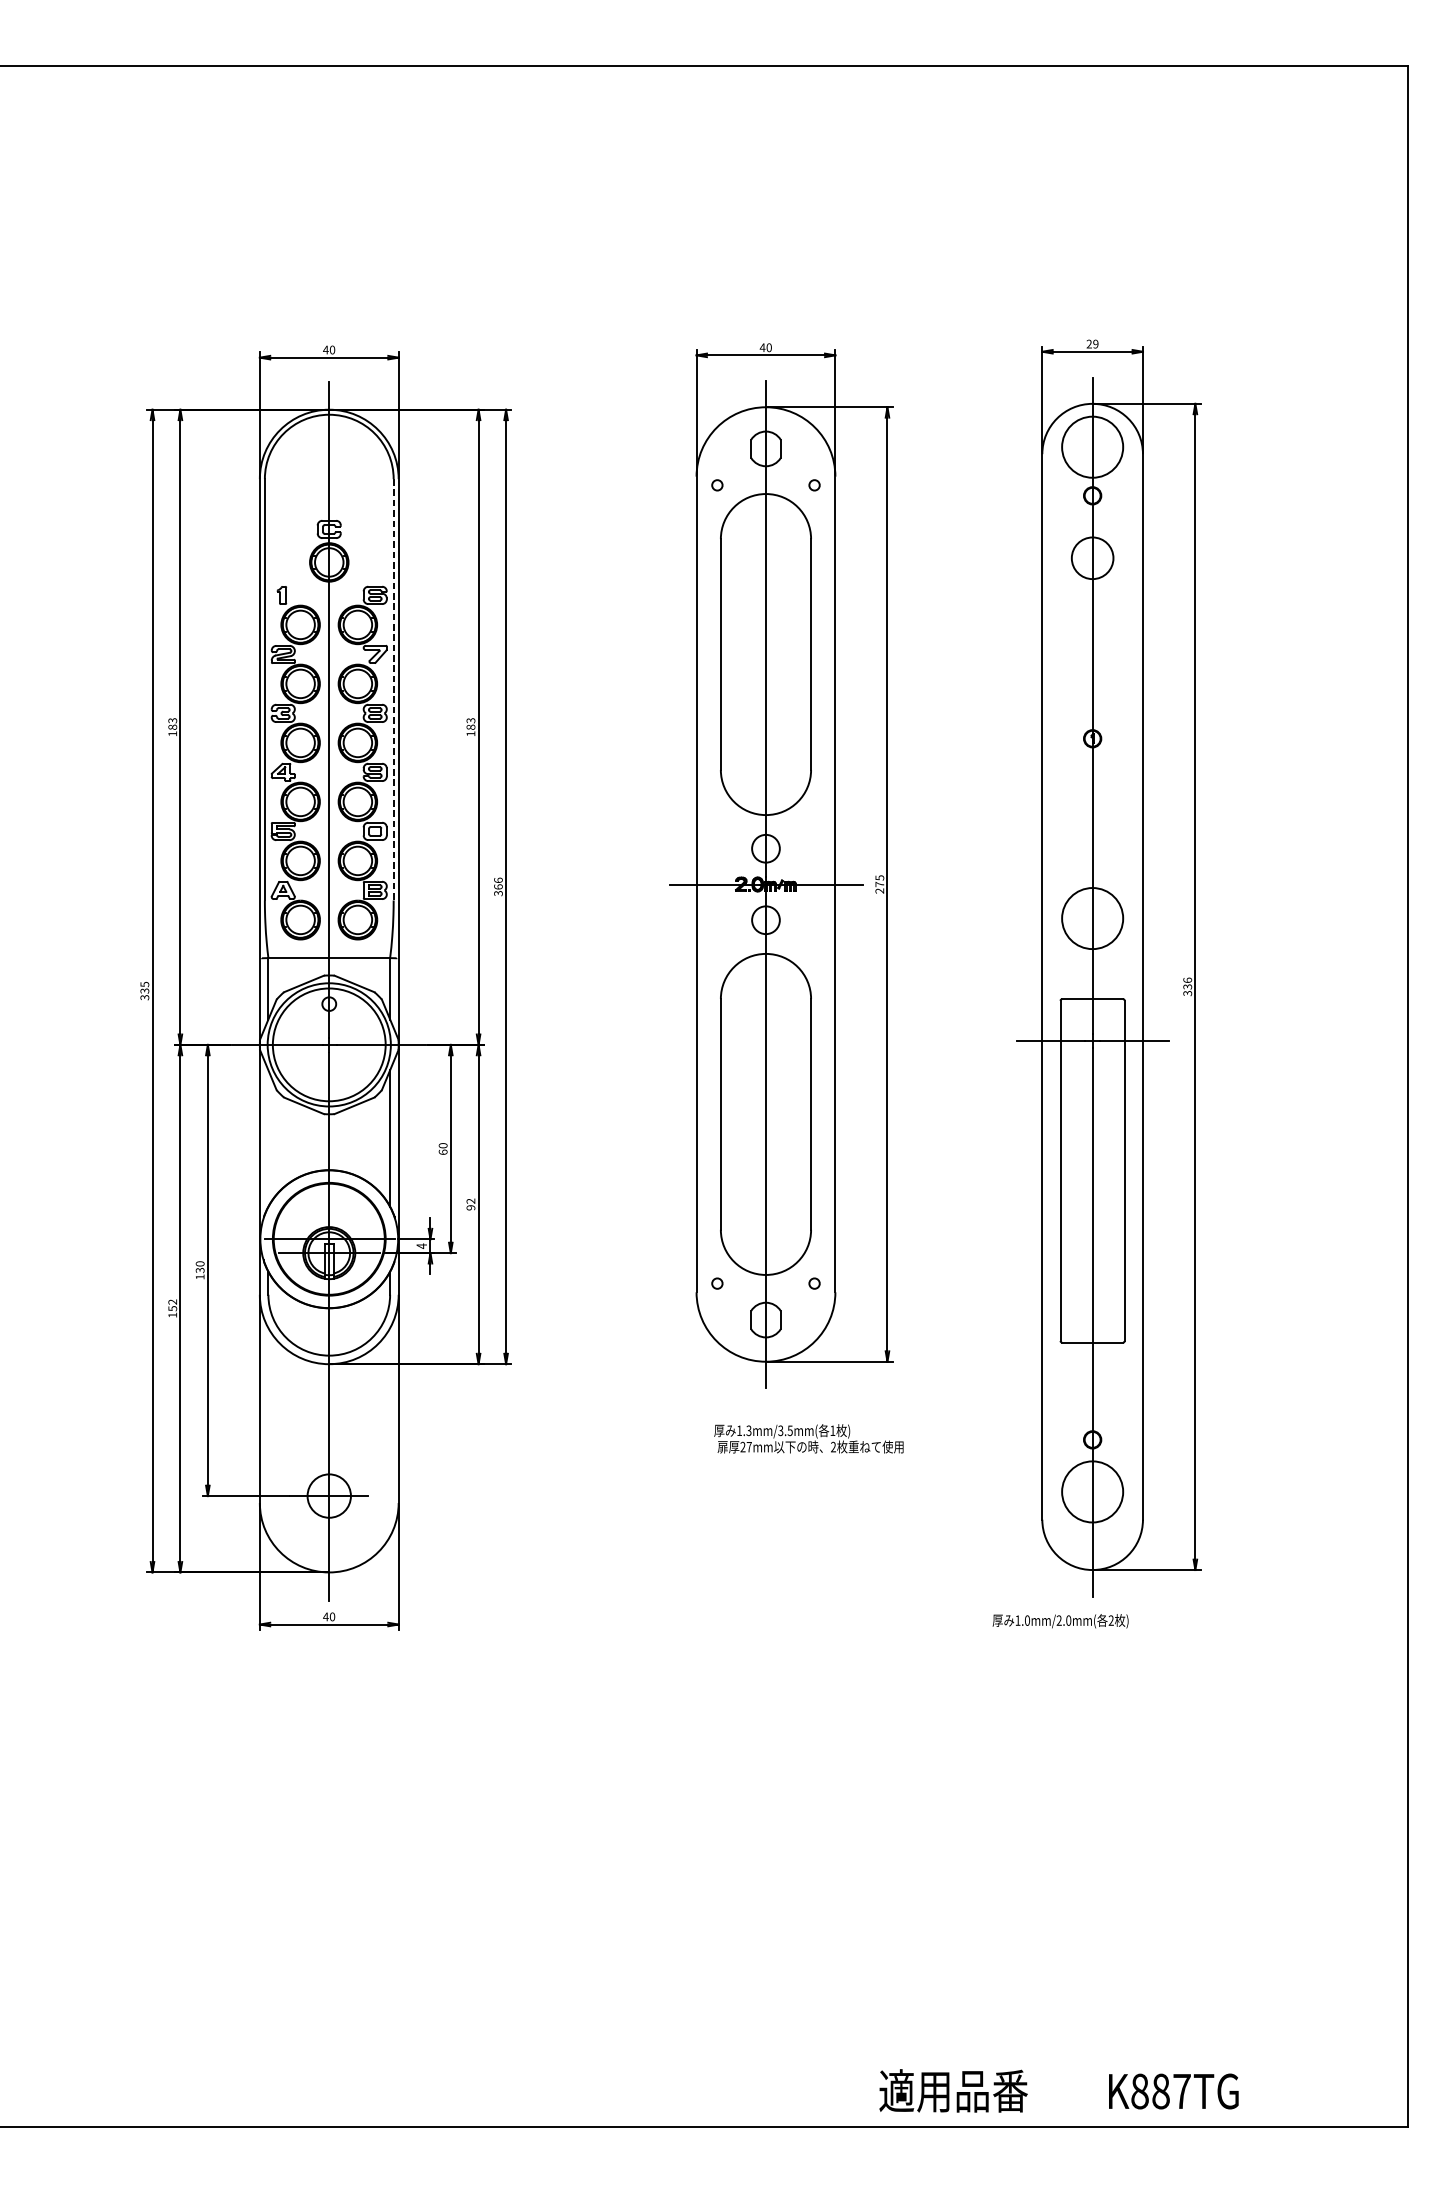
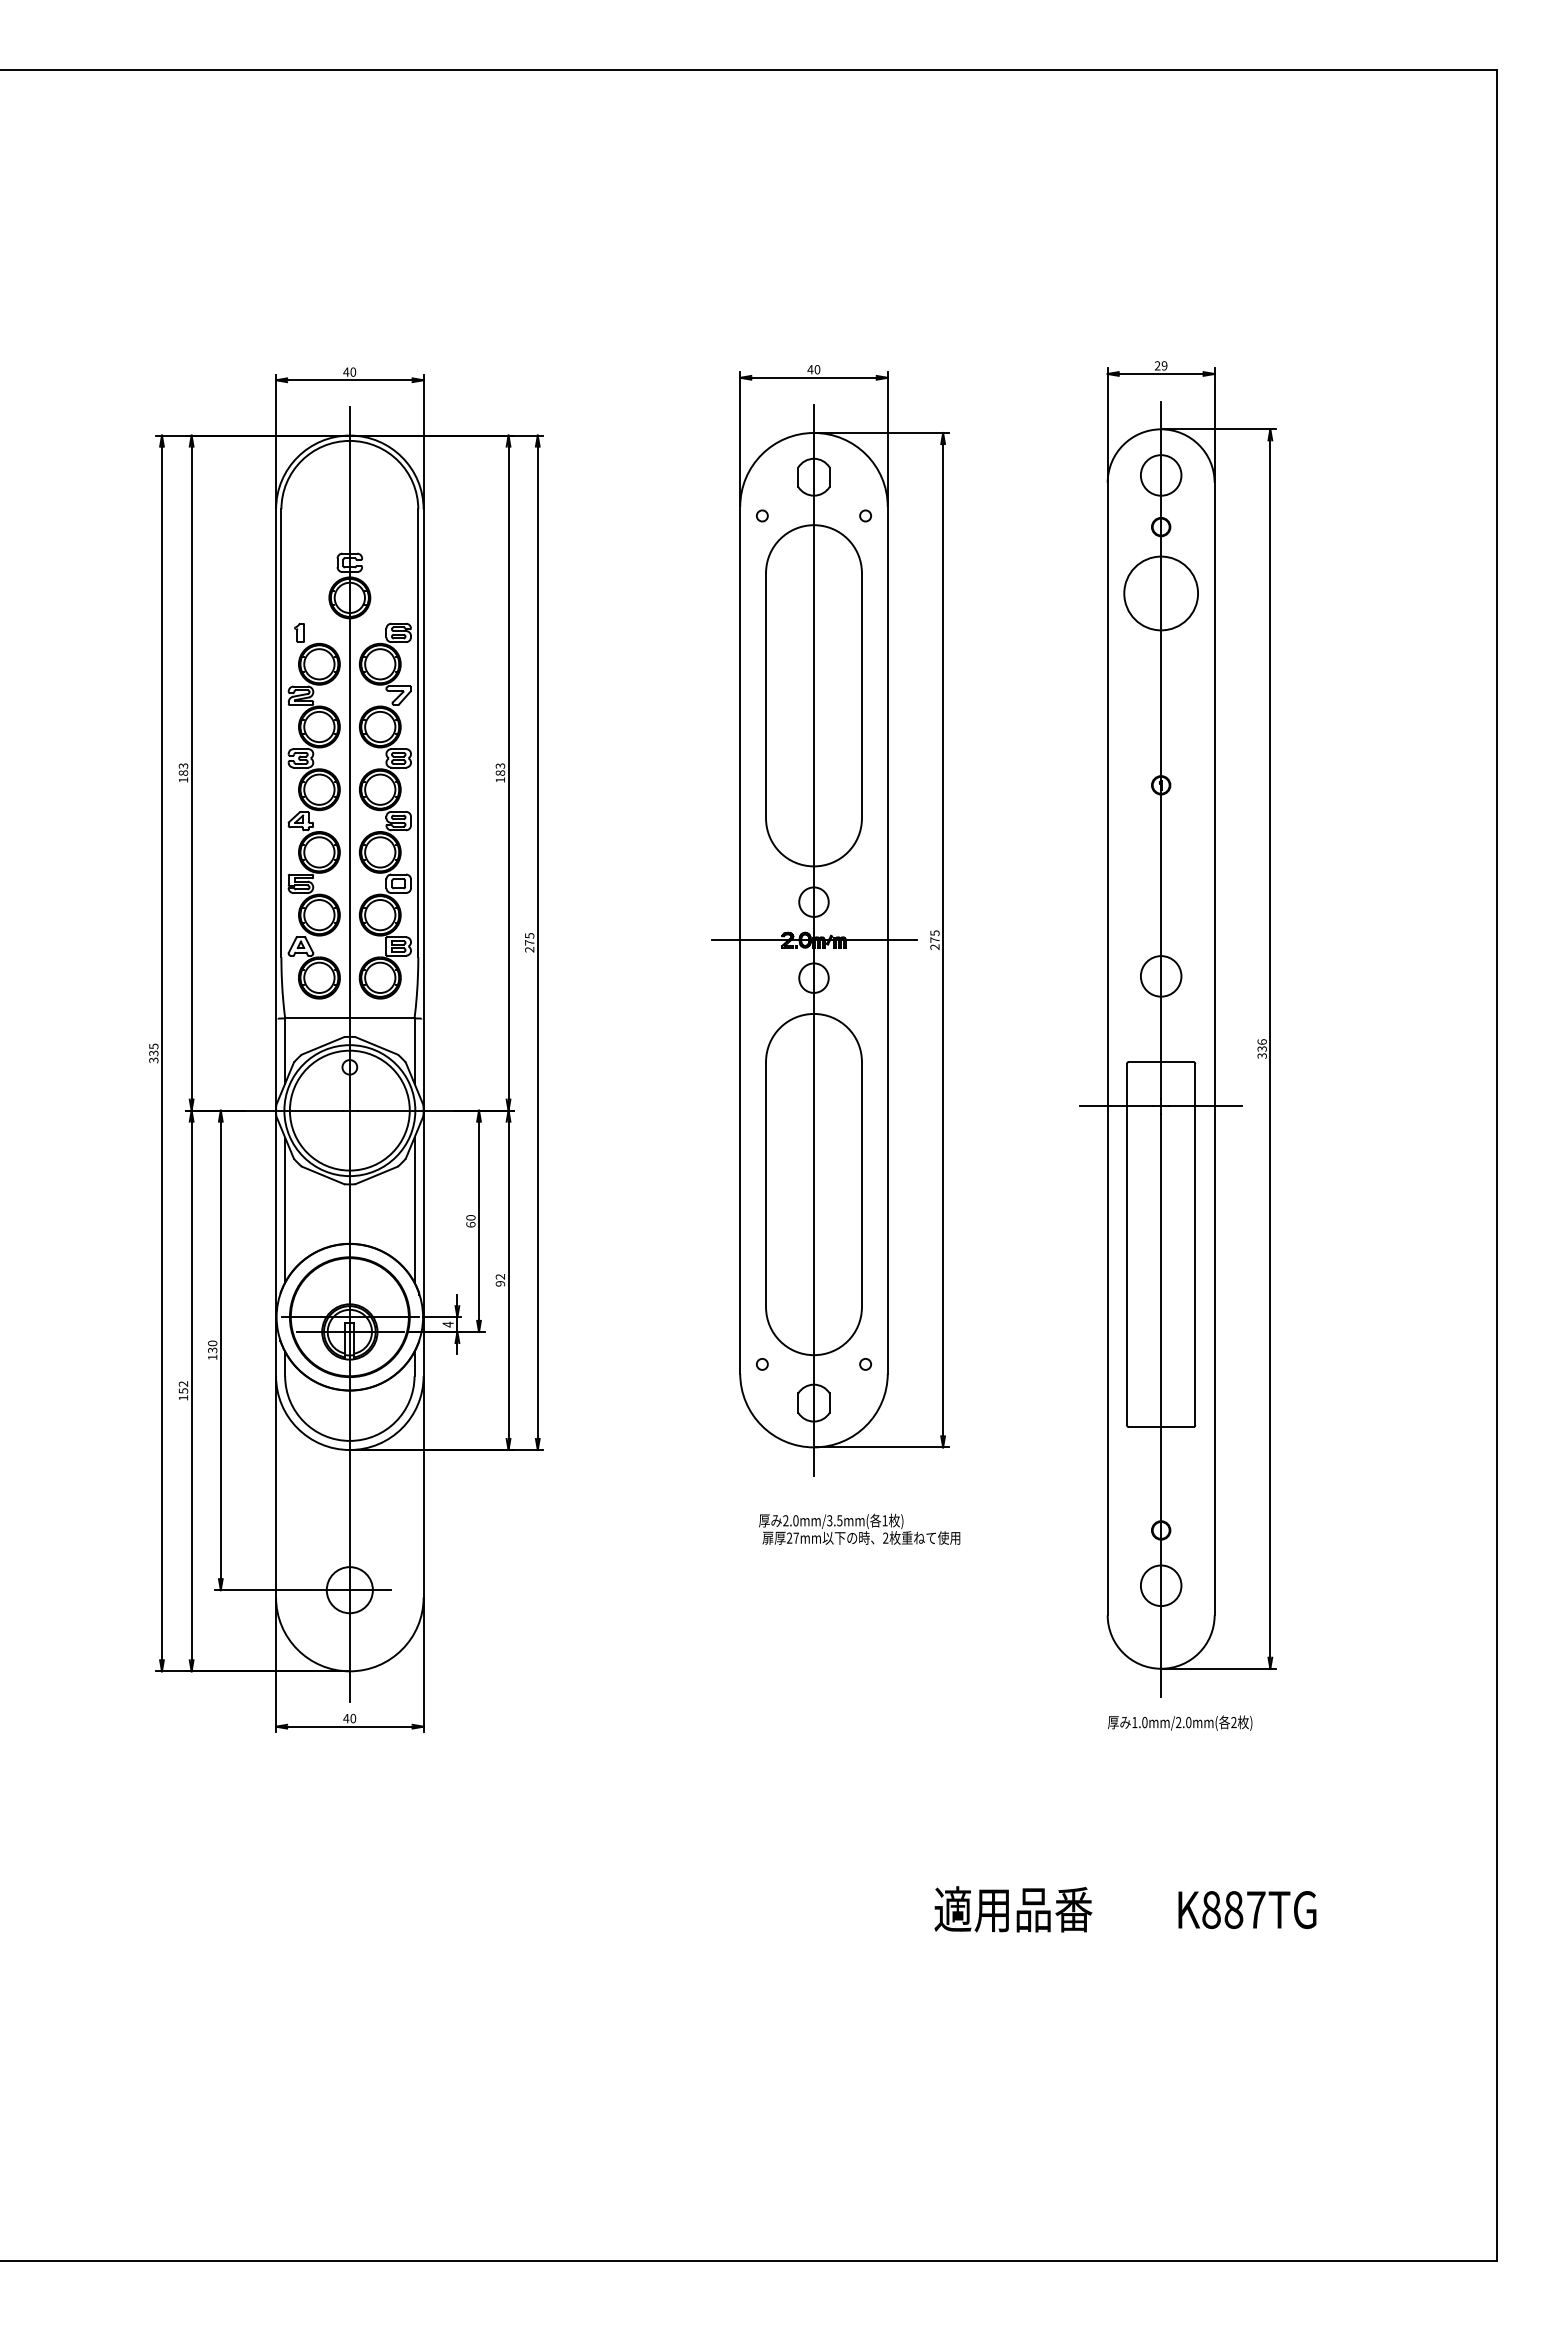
circle: (1092, 447) -> (1160, 475), size x0.62
circle: (1092, 558) -> (1161, 593), size x1.67
line: (393, 690) -> (418, 733), dashed -> solid
text: (498, 886) -> (529, 942), 366 -> 275
circle: (1092, 918) -> (1160, 976), size x0.62
line: (268, 1137) -> (285, 1209), added
text: (743, 1430) -> (790, 1520), 1.3mm/3.5mm( -> 2.0mm/3.5mm(
circle: (1092, 1491) -> (1160, 1585), size x0.62
text: (1060, 1620) -> (1180, 1722), moved
text: (1059, 2091) -> (1125, 1909), moved

